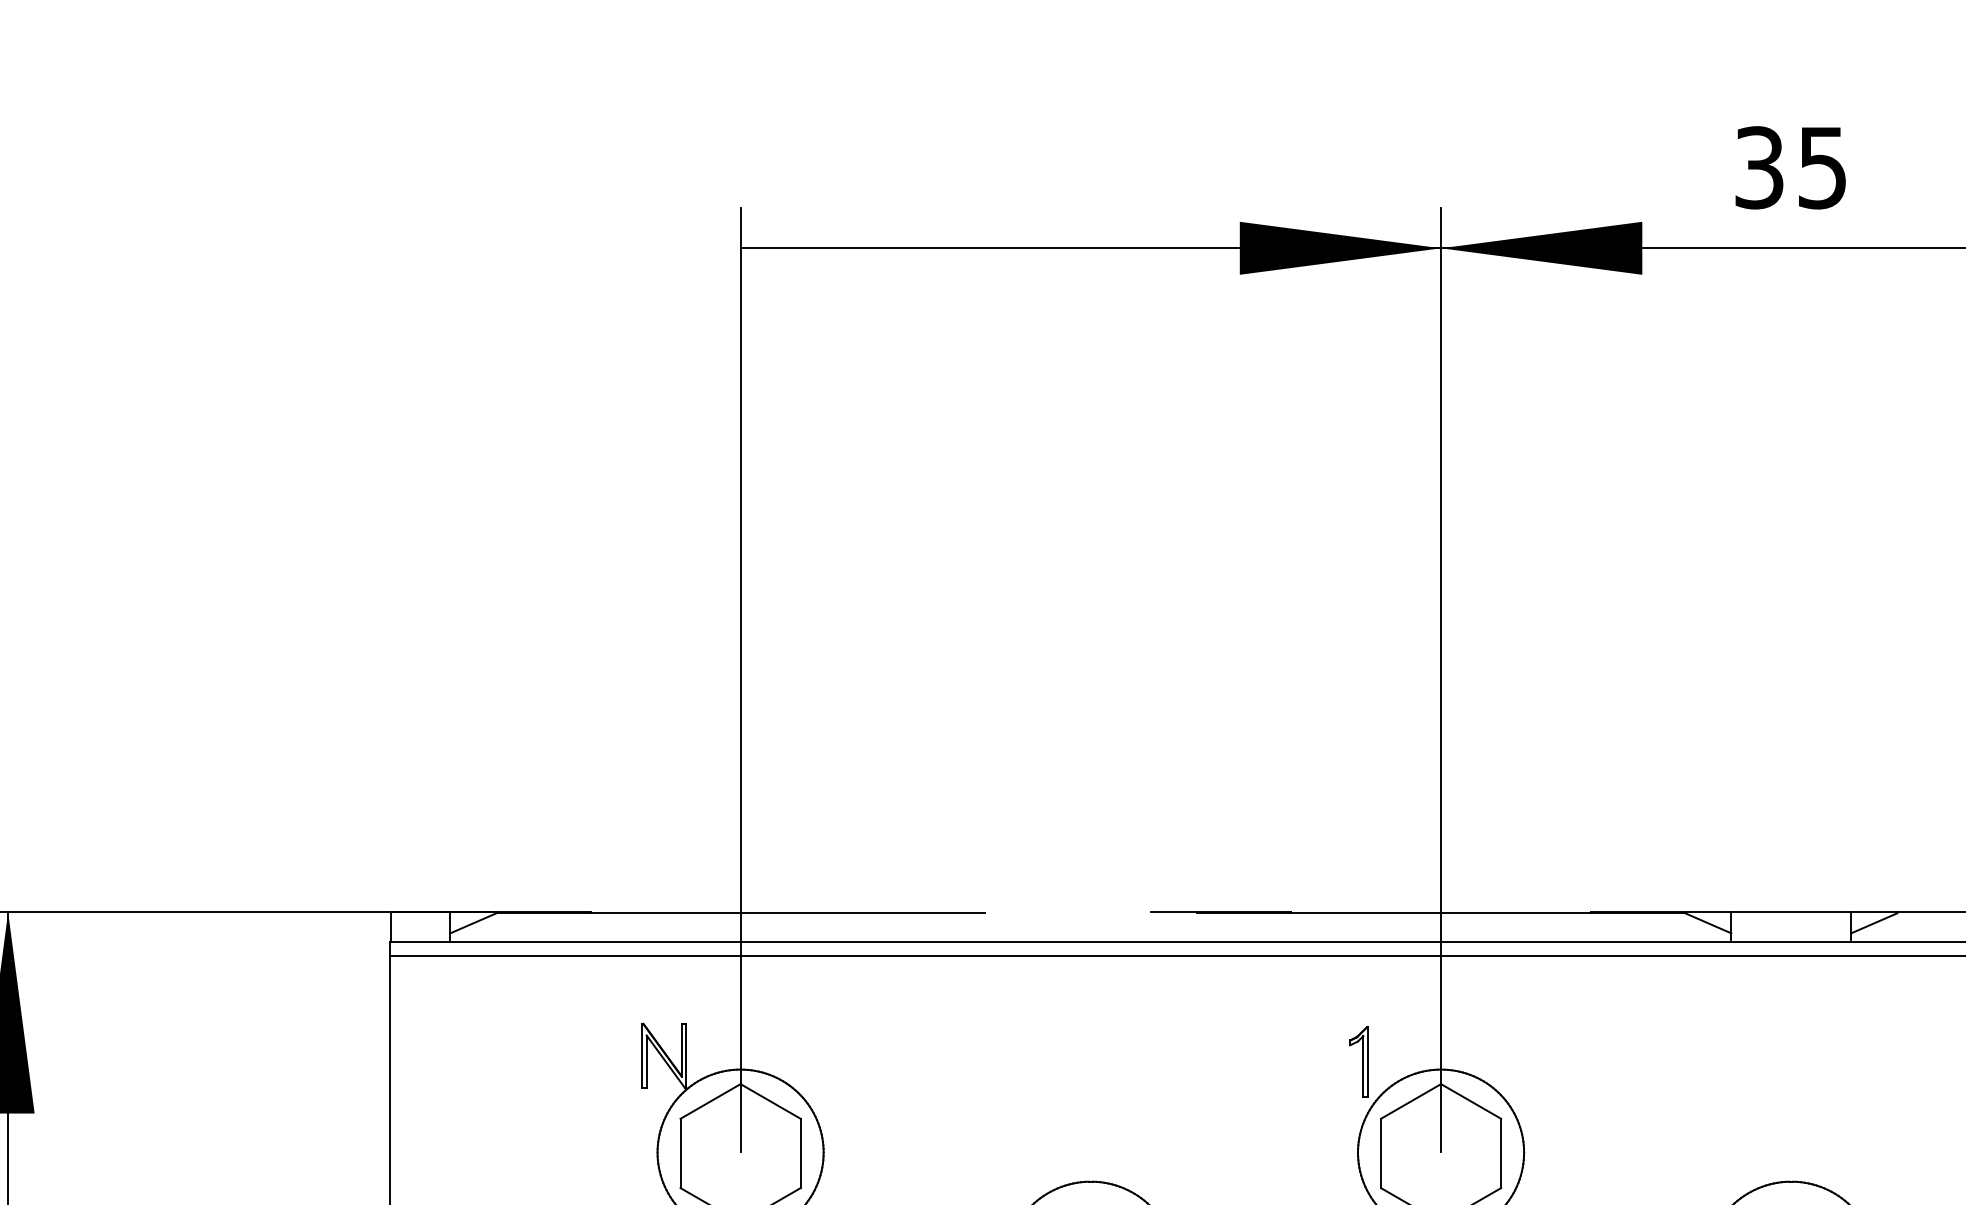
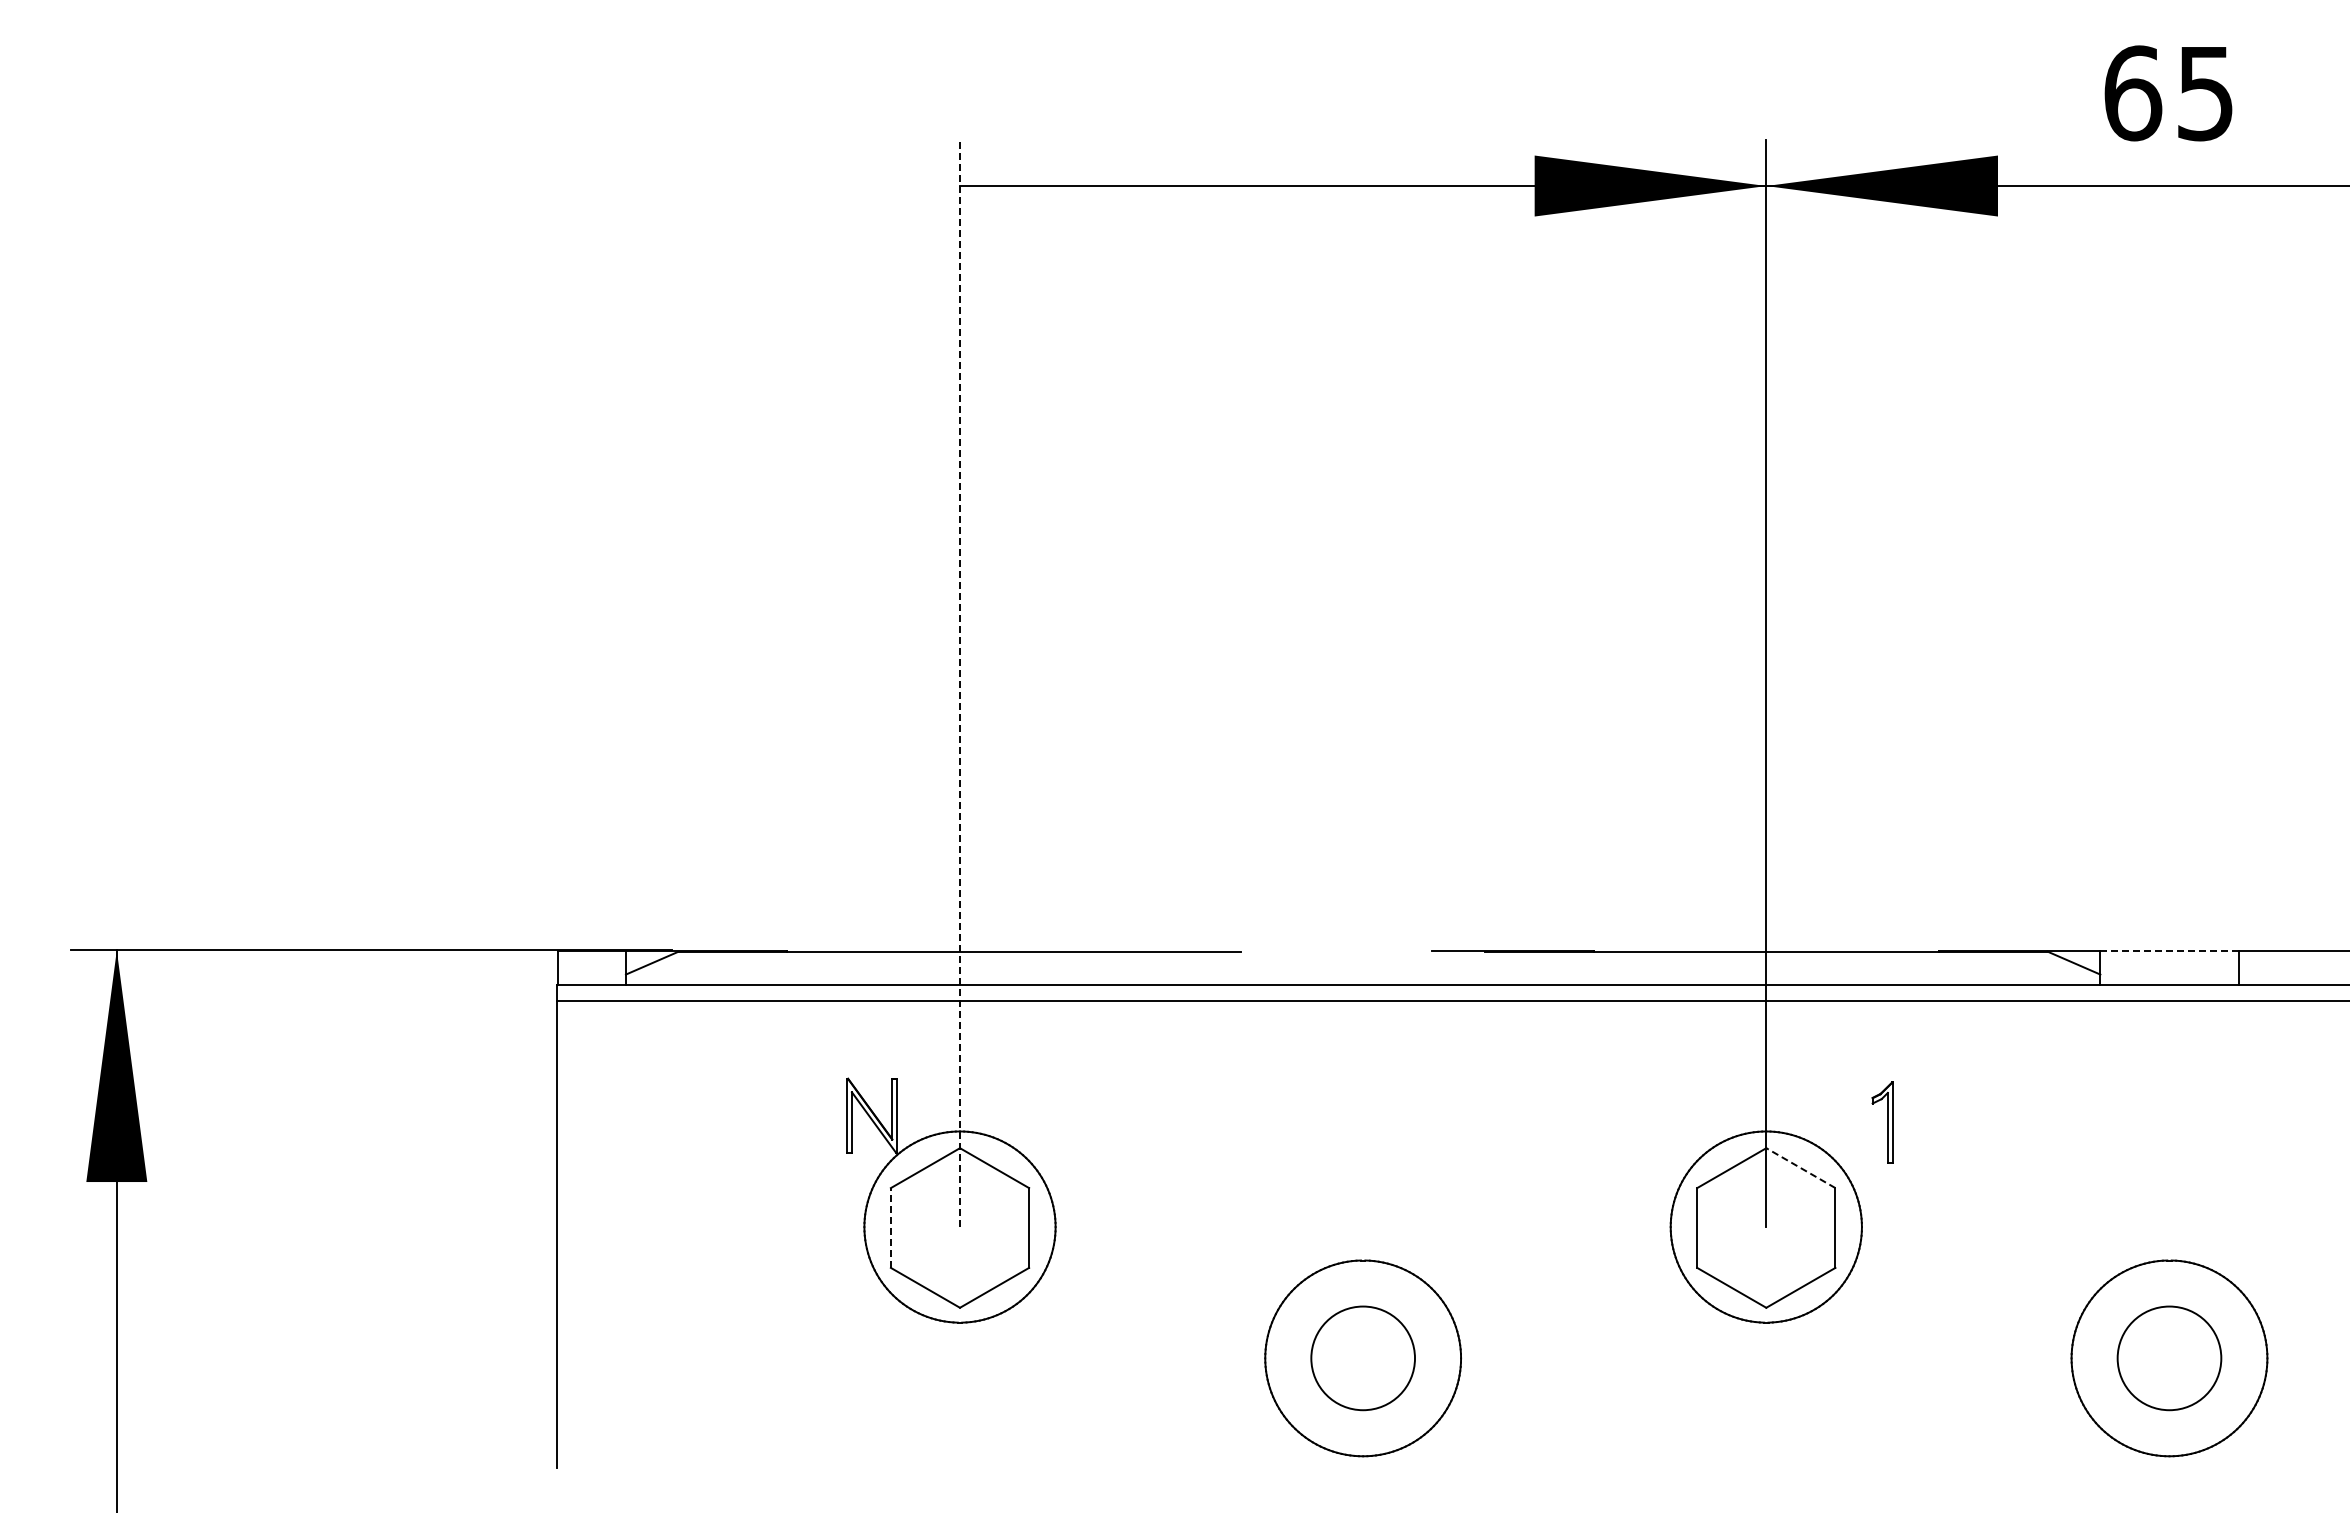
text: (1760, 167) -> (2133, 93), 35 -> 65
line: (741, 680) -> (960, 683), solid -> dashed
line: (1791, 912) -> (2169, 950), solid -> dashed
line: (1873, 922) -> (2264, 962), removed
part: (1358, 1061) -> (1882, 1122), moved
line: (1470, 1101) -> (1800, 1168), solid -> dashed
line: (680, 1153) -> (890, 1227), solid -> dashed

